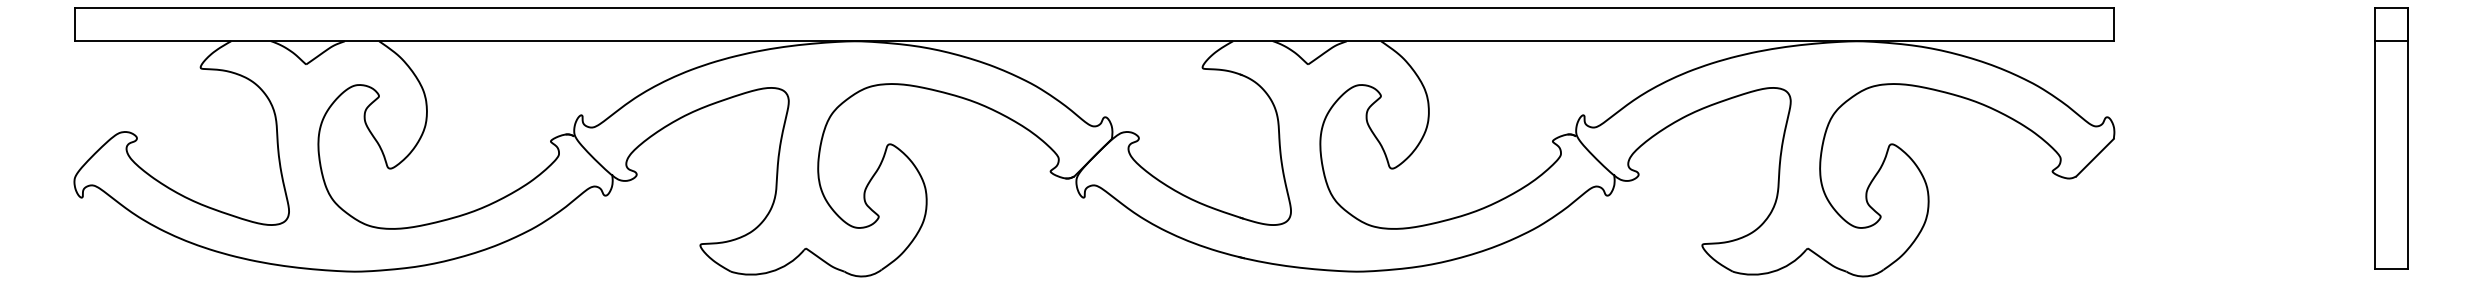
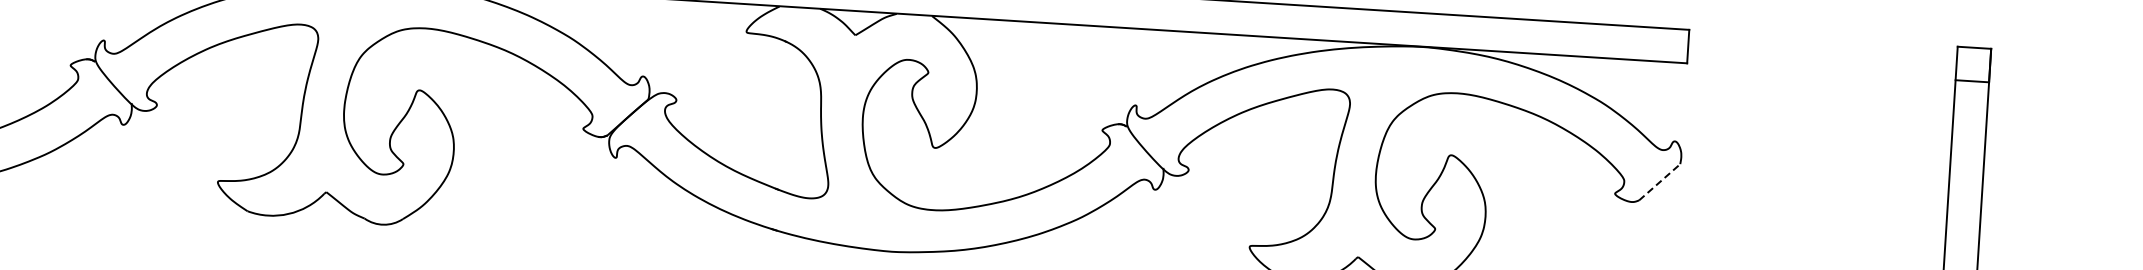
line: (2095, 157) -> (1660, 182), solid -> dashed

